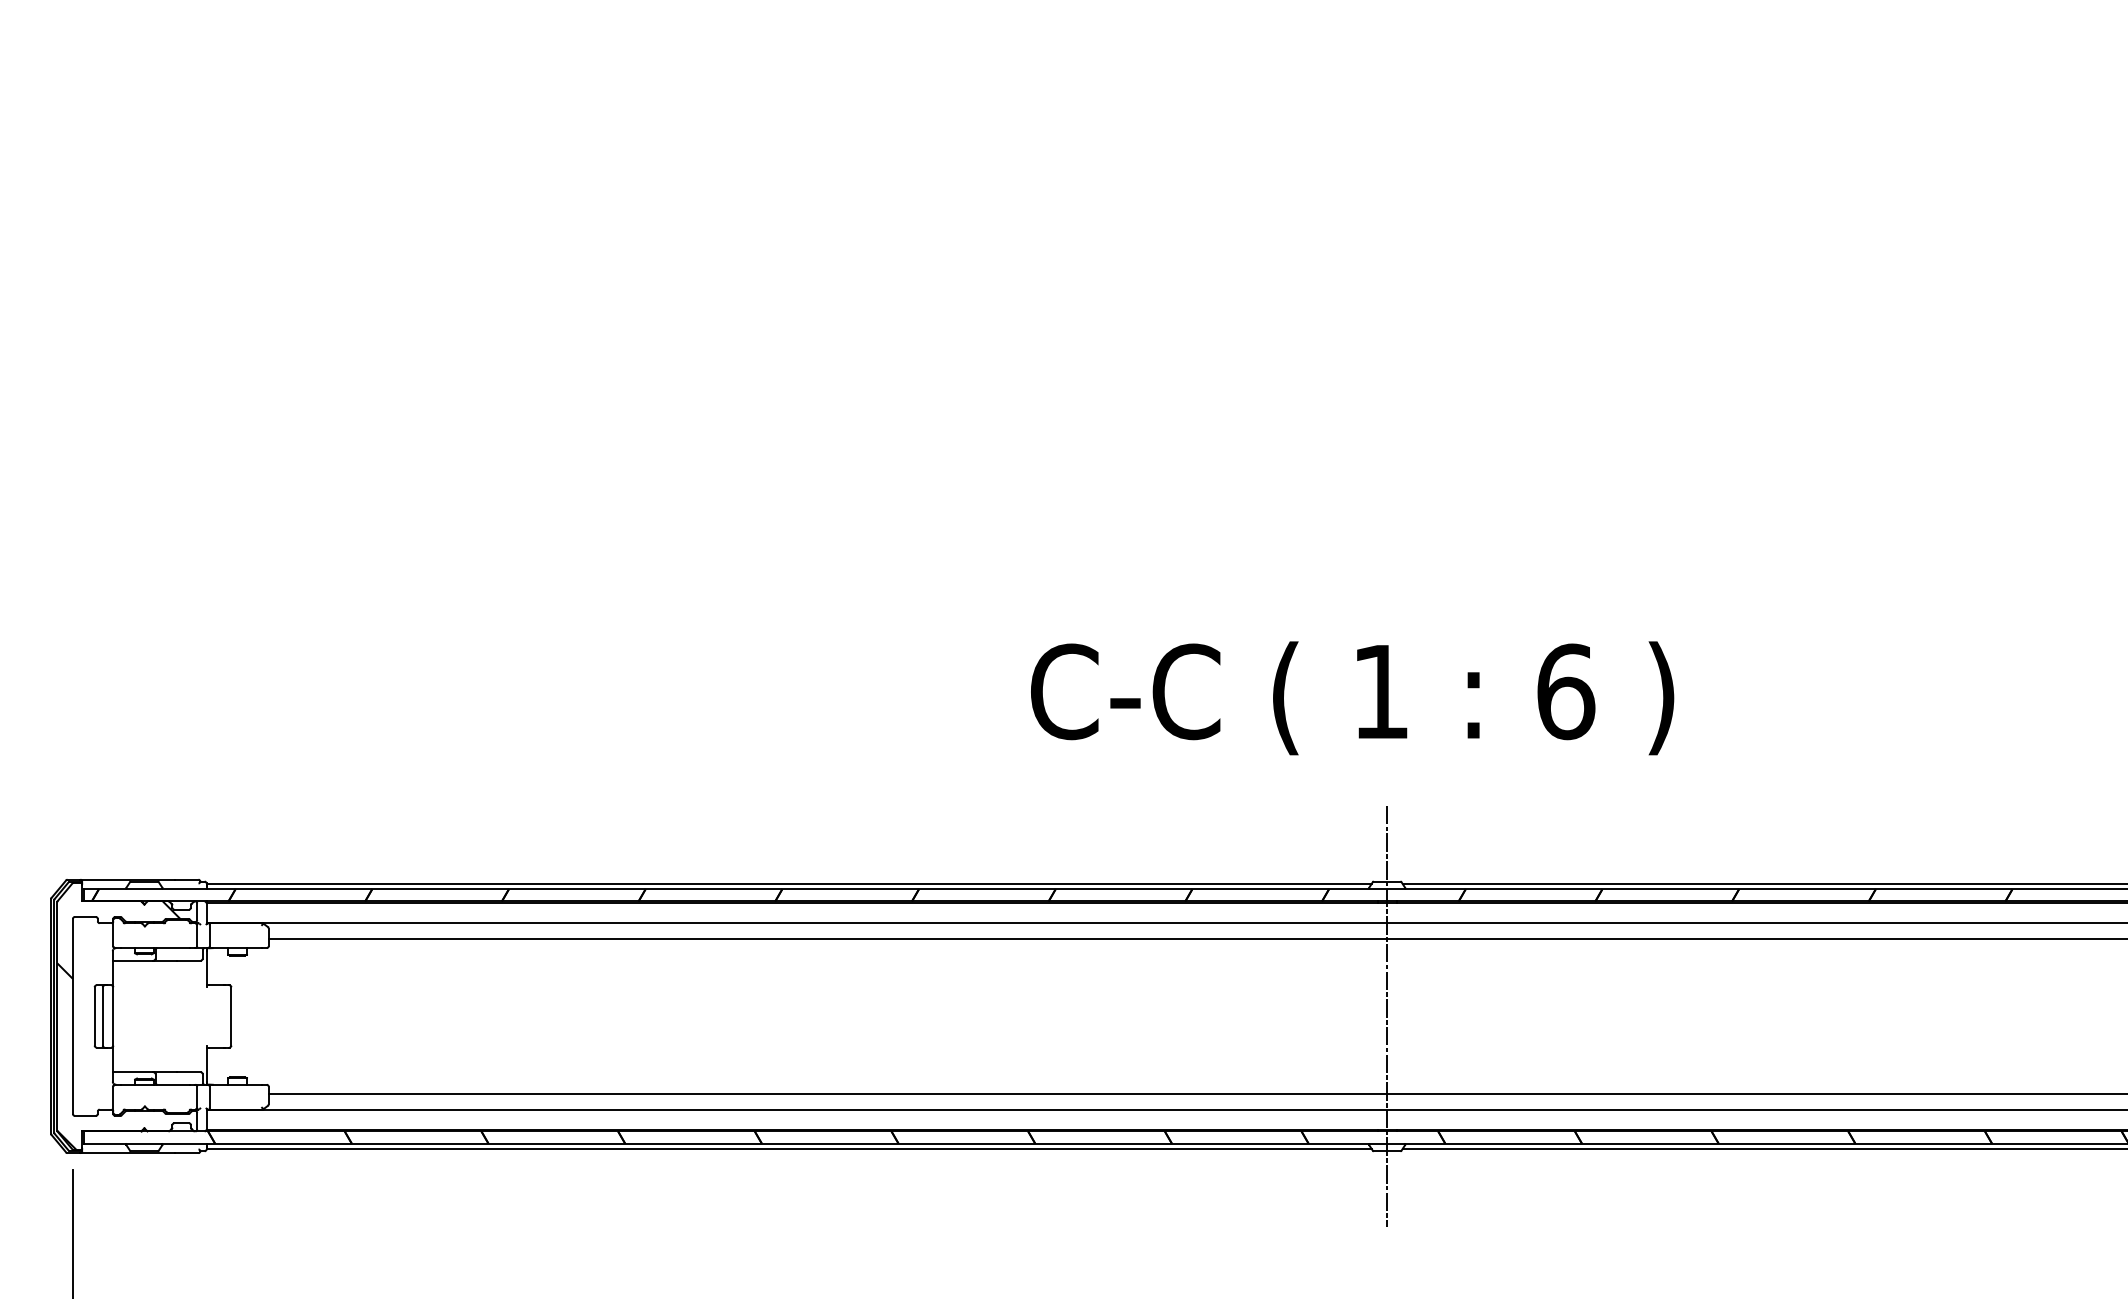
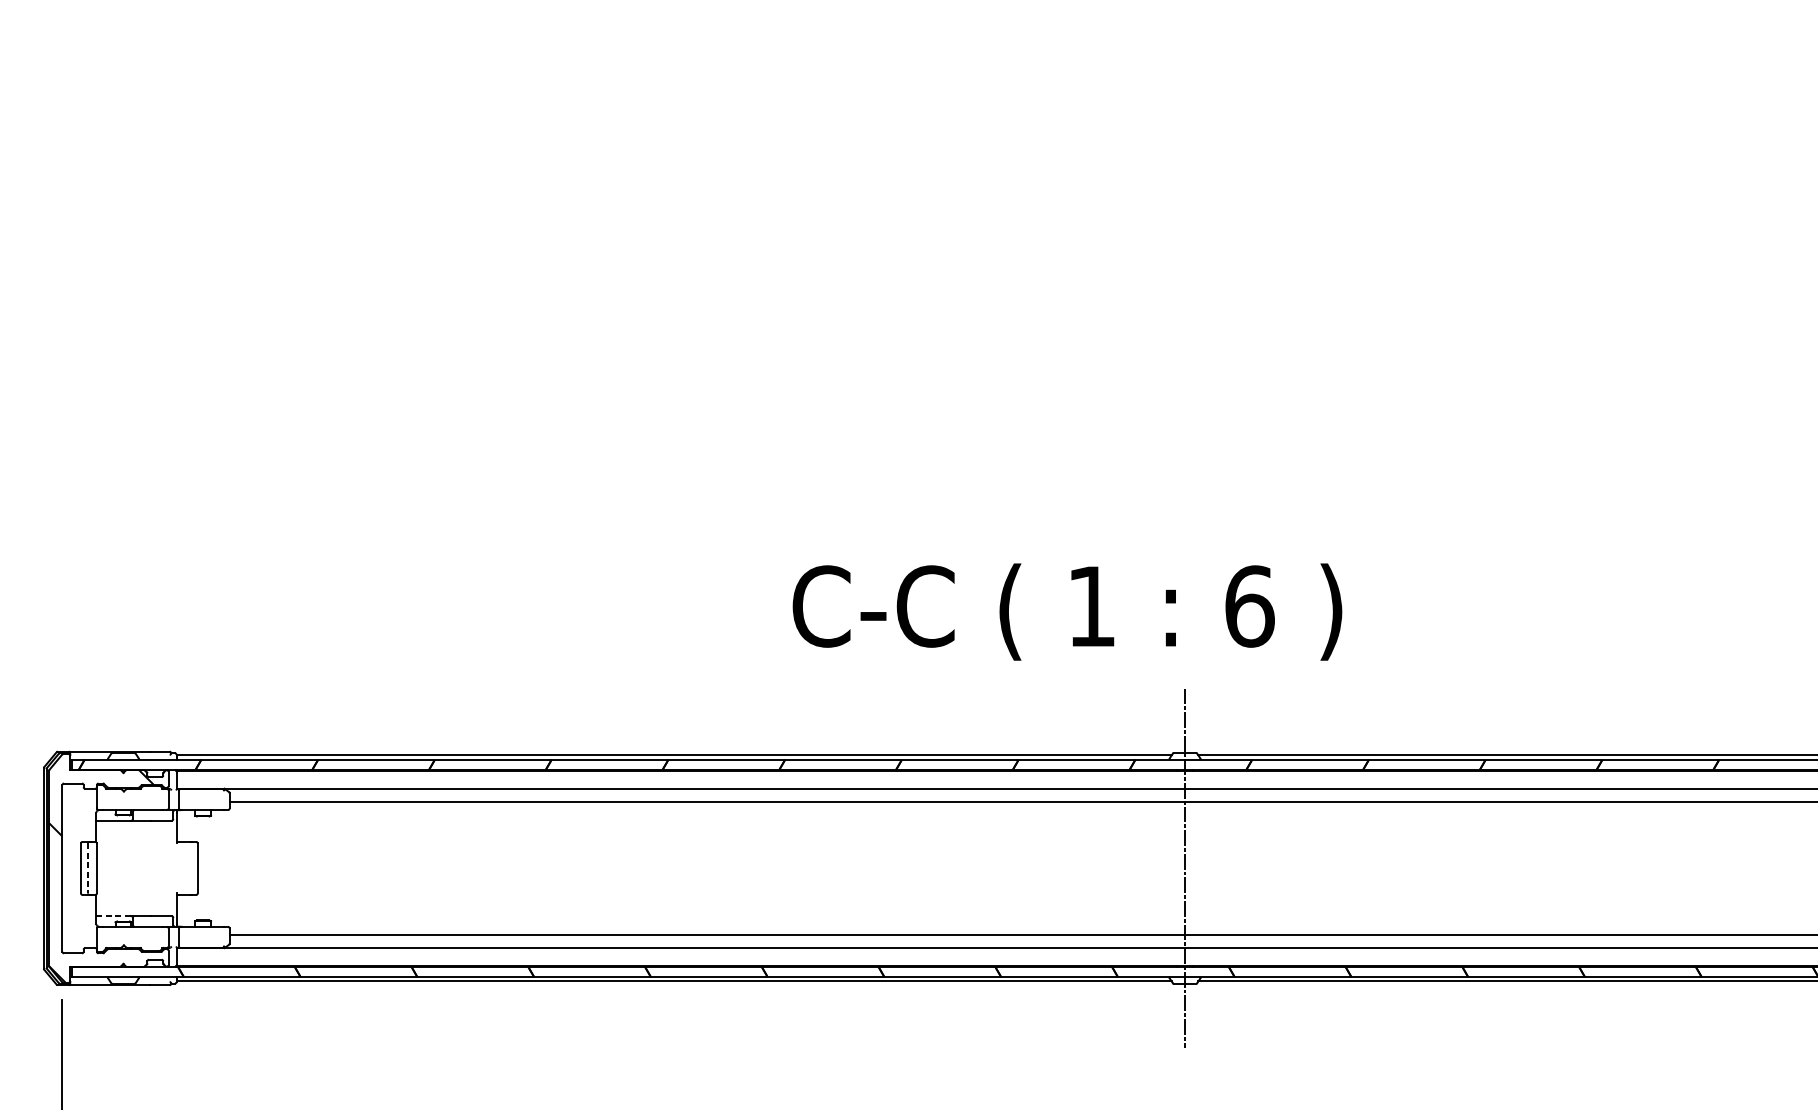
text: (1352, 698) -> (1067, 612), moved
line: (102, 1016) -> (87, 868), solid -> dashed
line: (132, 1072) -> (113, 916), solid -> dashed

